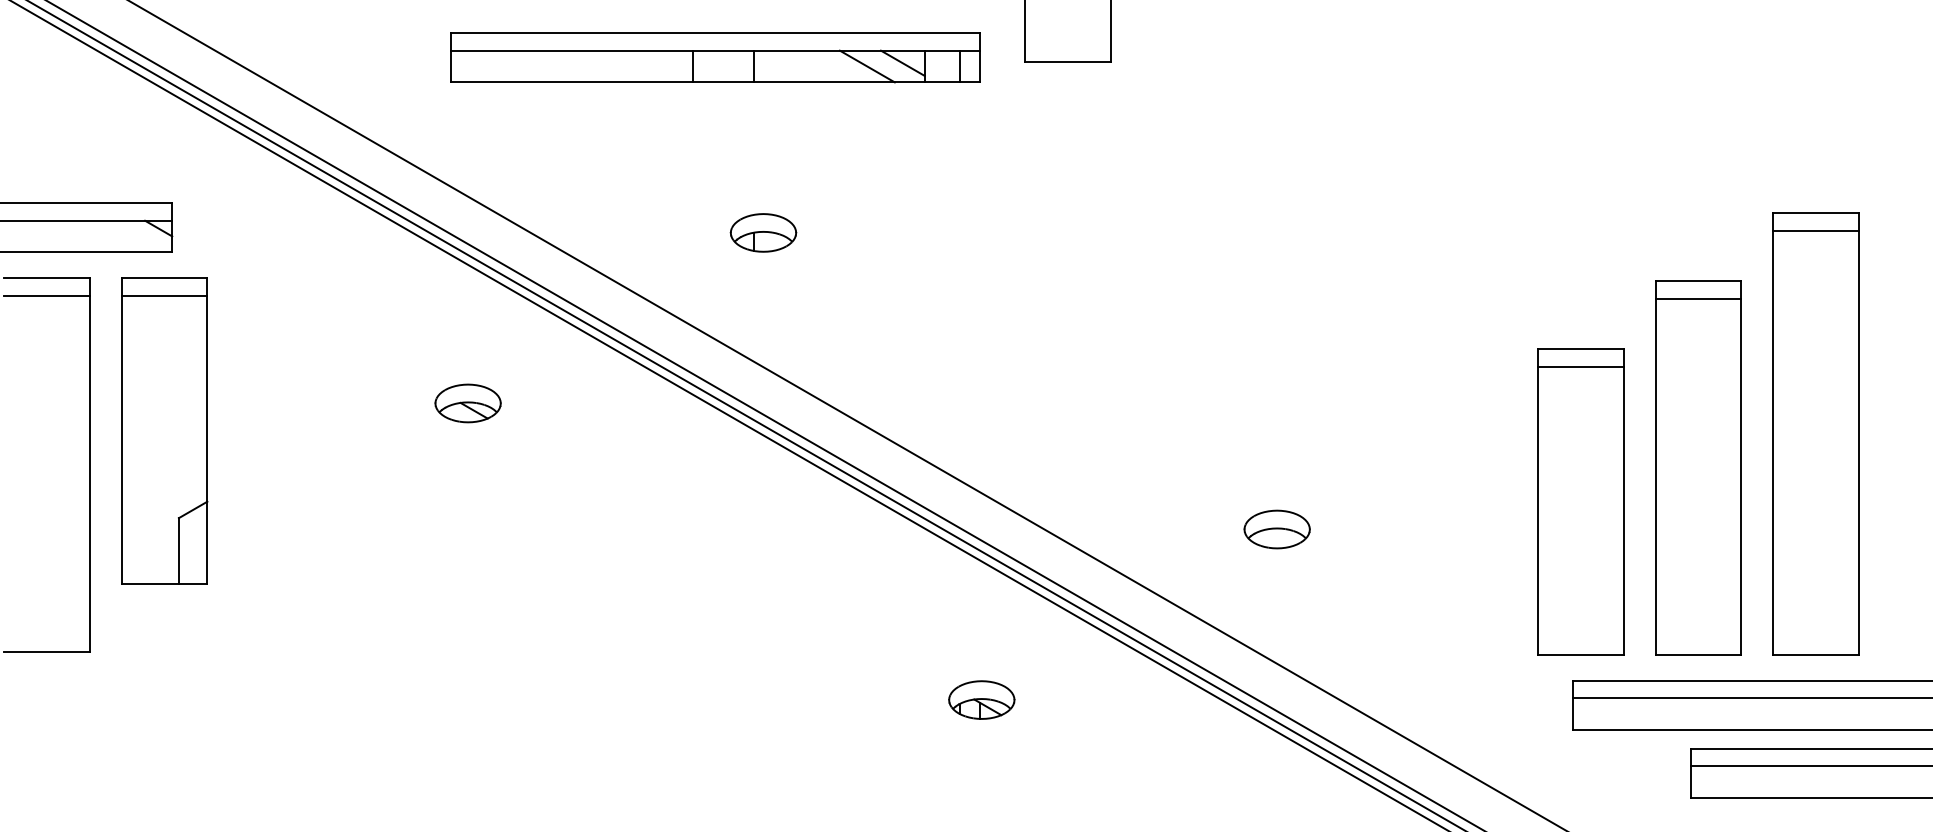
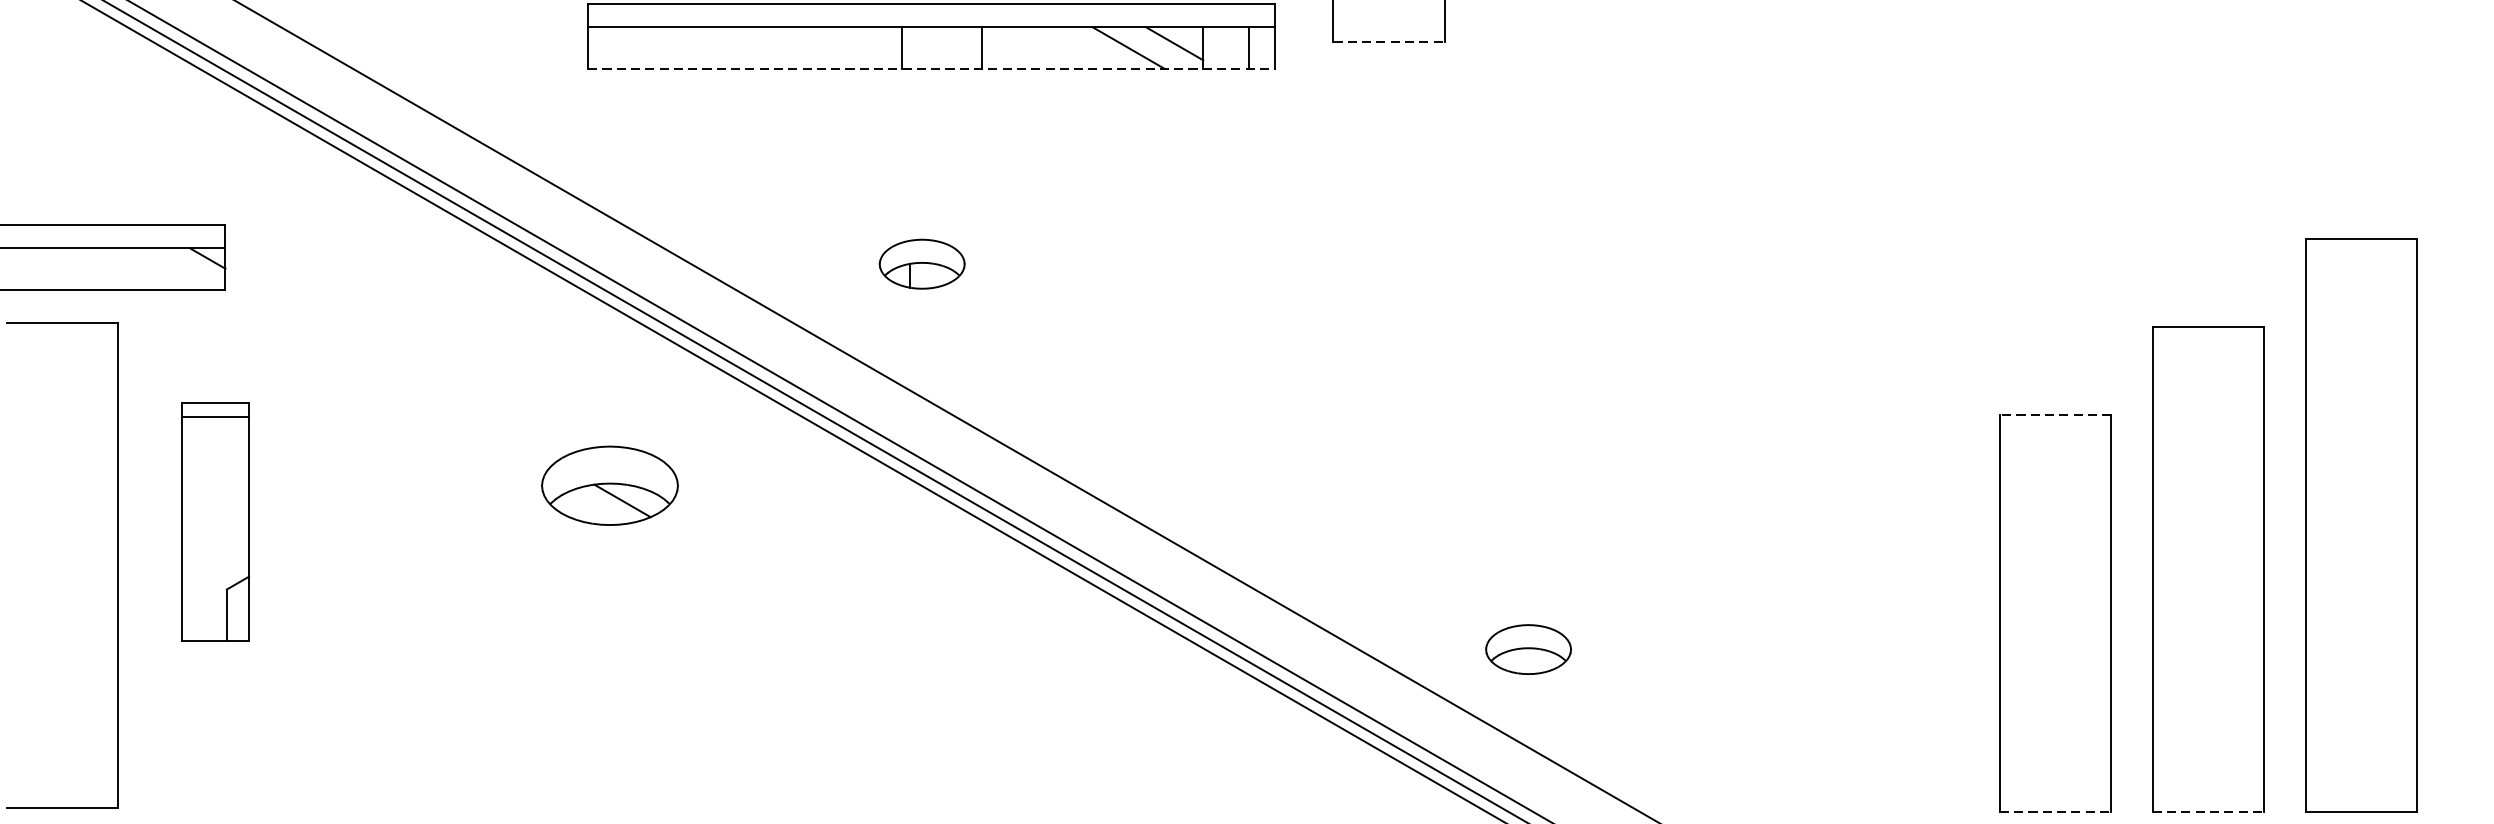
line: (1067, 62) -> (1388, 42), solid -> dashed
line: (716, 82) -> (932, 68), solid -> dashed
line: (1816, 231) -> (2361, 262), removed
part: (763, 232) -> (922, 263), moved
line: (46, 296) -> (62, 346), removed
line: (1698, 299) -> (2208, 350), removed
line: (1580, 349) -> (2055, 415), solid -> dashed
line: (1580, 367) -> (2055, 439), removed
part: (467, 403) -> (609, 485), size x1.6
part: (164, 430) -> (215, 520), size x0.6
part: (1276, 529) -> (1527, 649), moved
line: (1580, 654) -> (2055, 811), solid -> dashed
line: (1698, 654) -> (2208, 811), solid -> dashed

